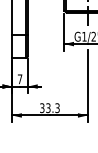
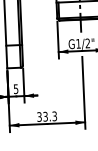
text: (19, 79) -> (15, 89), 7 -> 5

